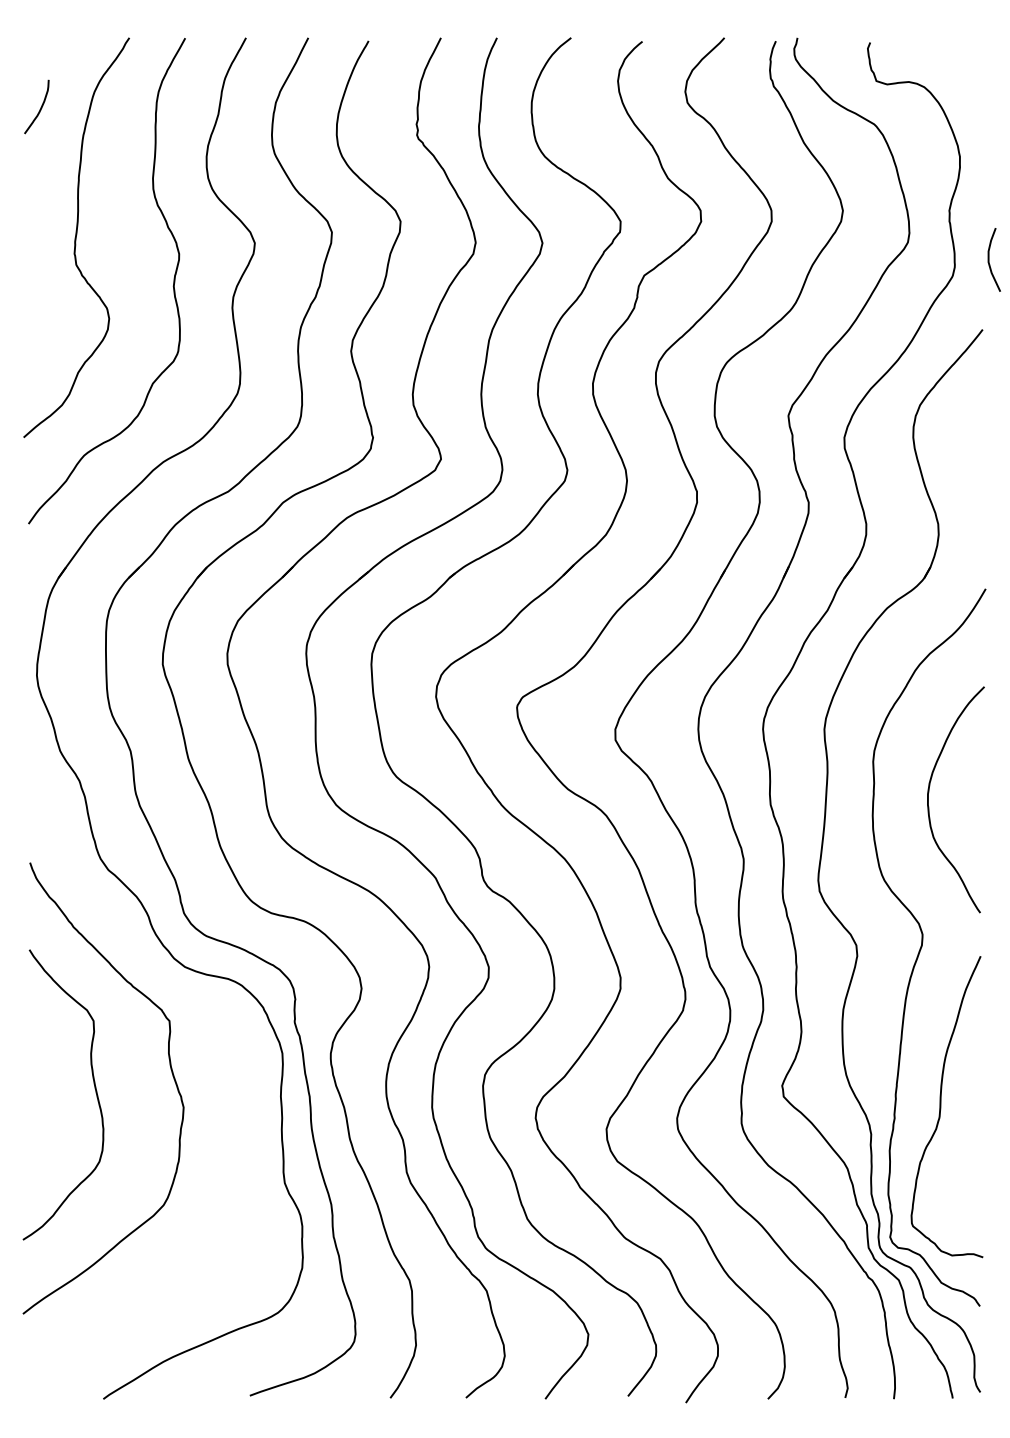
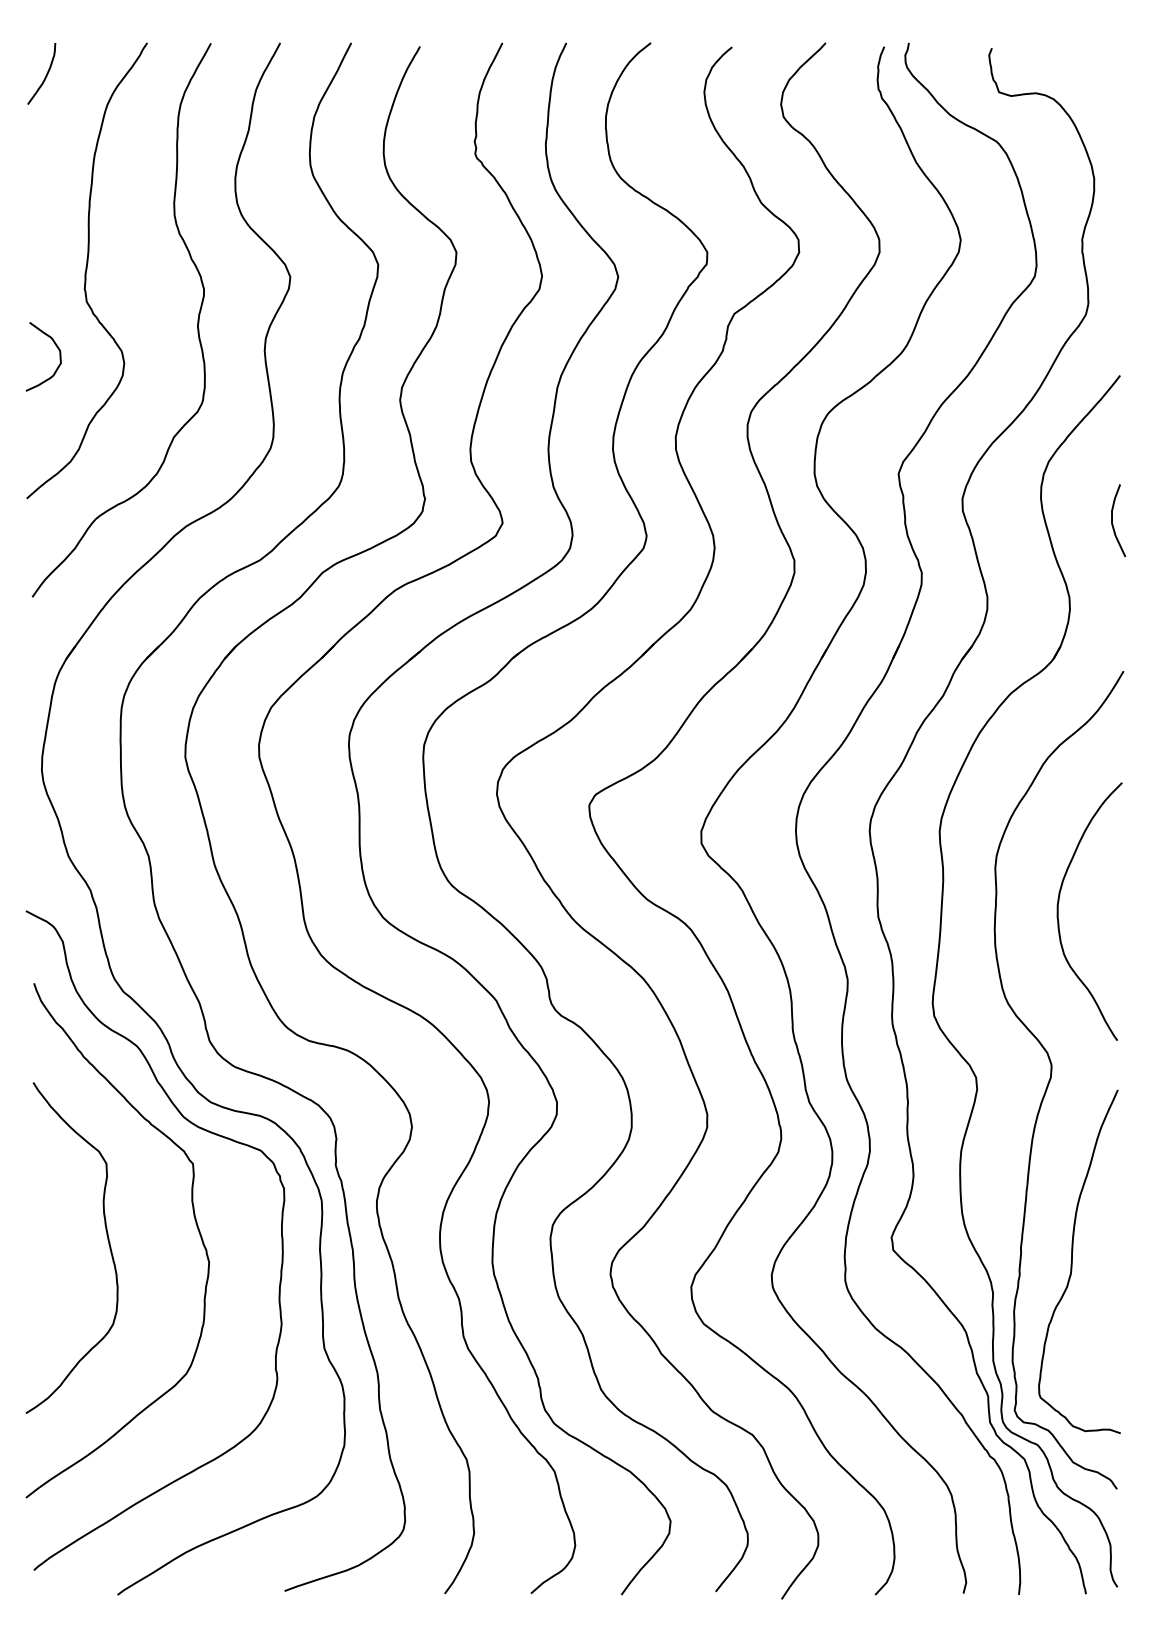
curve: (40, 107) -> (45, 74), moved
curve: (989, 259) -> (1113, 520), moved
curve: (50, 306) -> (57, 349), added
curve: (177, 991) -> (202, 1130), added

